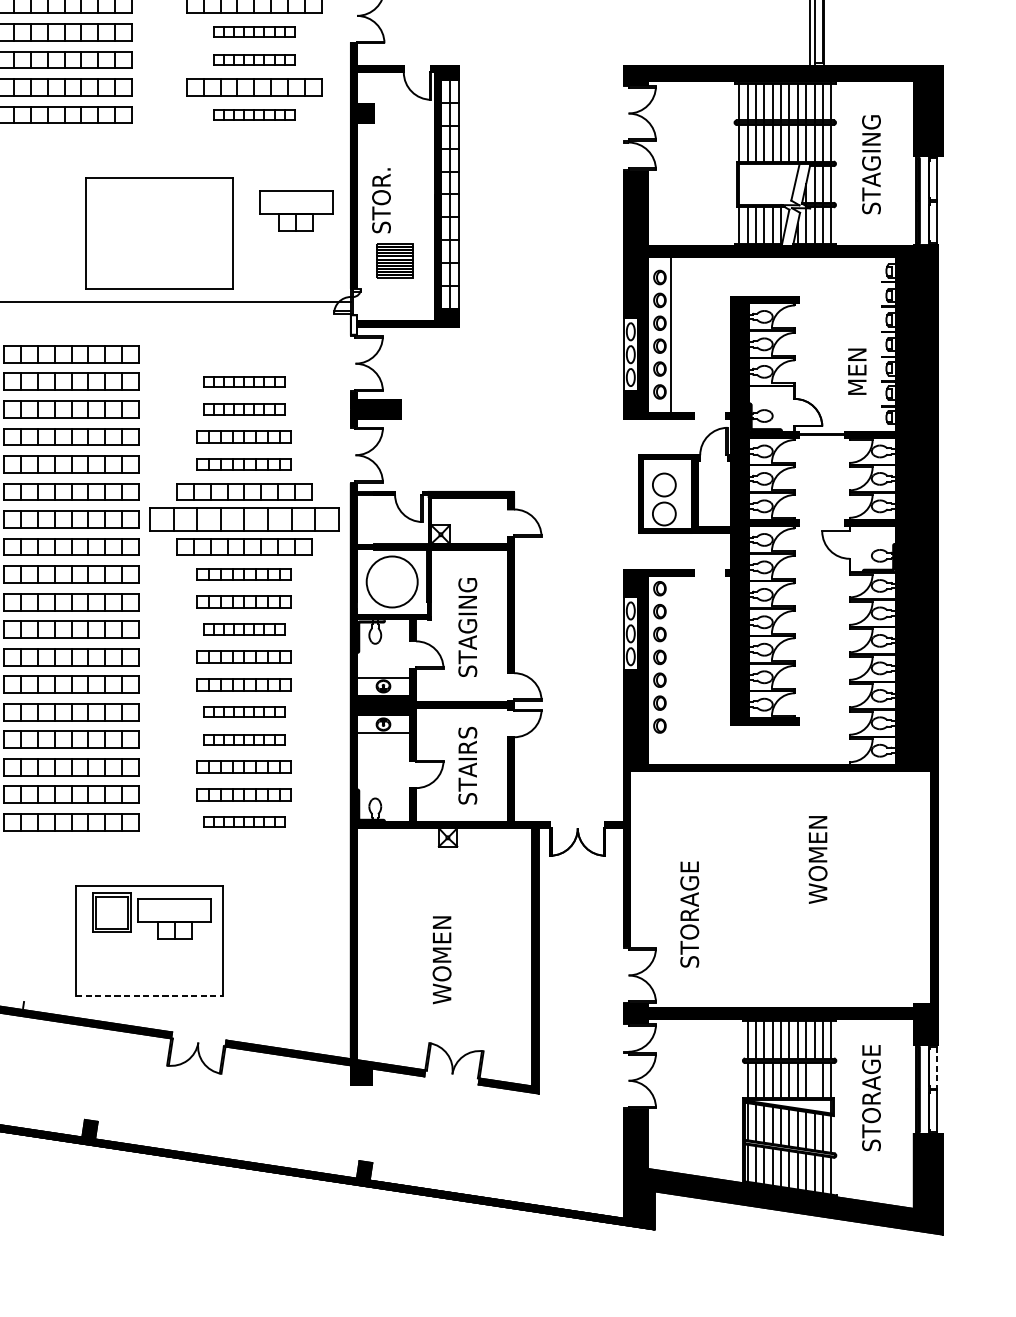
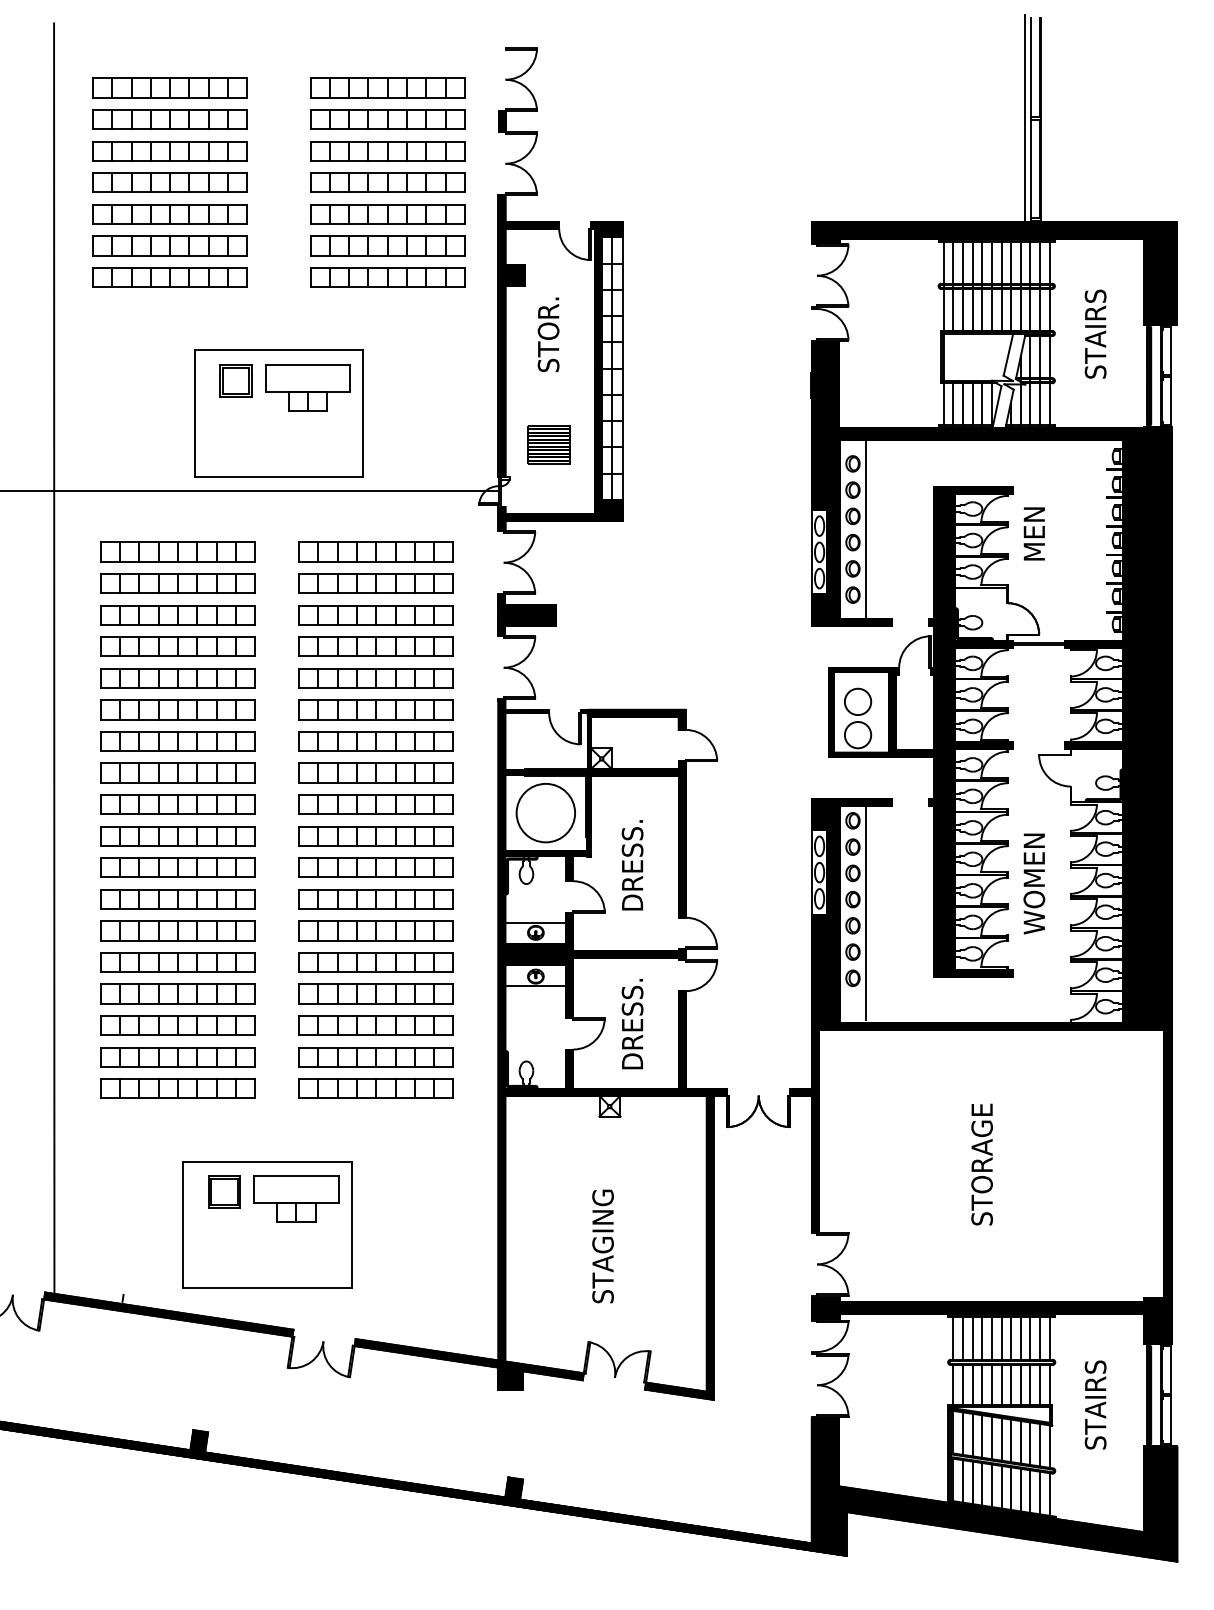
part: (254, 32) -> (387, 182), size x1.67
part: (254, 60) -> (387, 214), size x1.67
part: (254, 115) -> (387, 277), size x1.67
text: (871, 164) -> (1095, 334), STAGING -> STAIRS
text: (381, 200) -> (548, 334), moved
part: (121, 204) -> (235, 380), added
part: (295, 210) -> (307, 387), moved
fill: (353, 325) -> (501, 518), added
part: (243, 353) -> (375, 551), added
text: (856, 371) -> (1033, 533), moved
part: (243, 381) -> (375, 583), size x1.67
part: (243, 409) -> (375, 615), size x1.67
part: (243, 436) -> (375, 646), size x1.43
part: (243, 464) -> (375, 678), size x1.43
part: (243, 519) -> (375, 741), size x0.71
part: (243, 574) -> (375, 804), size x1.43
part: (243, 602) -> (375, 836), size x1.43
text: (467, 627) -> (632, 865), STAGING -> DRESS.
part: (243, 629) -> (375, 867), size x1.67
part: (243, 657) -> (375, 899), size x1.43
line: (670, 668) -> (865, 912), added
part: (243, 684) -> (375, 930), size x1.43
part: (243, 712) -> (375, 962), size x1.67
part: (243, 739) -> (375, 993), size x1.67
text: (467, 766) -> (632, 1024), STAIRS -> DRESS.
part: (243, 767) -> (375, 1025), size x1.43
part: (243, 795) -> (375, 1057), size x1.43
part: (243, 822) -> (375, 1088), size x1.67
text: (818, 859) -> (1034, 883), moved
part: (112, 911) -> (224, 1191), size x0.71
text: (689, 914) -> (981, 1164), moved
text: (441, 959) -> (602, 1246), WOMEN -> STAGING
line: (150, 995) -> (268, 1287), dashed -> solid
line: (937, 1067) -> (1171, 1370), dashed -> solid
line: (814, 1080) -> (1030, 1384), added
text: (871, 1097) -> (1095, 1404), STORAGE -> STAIRS

